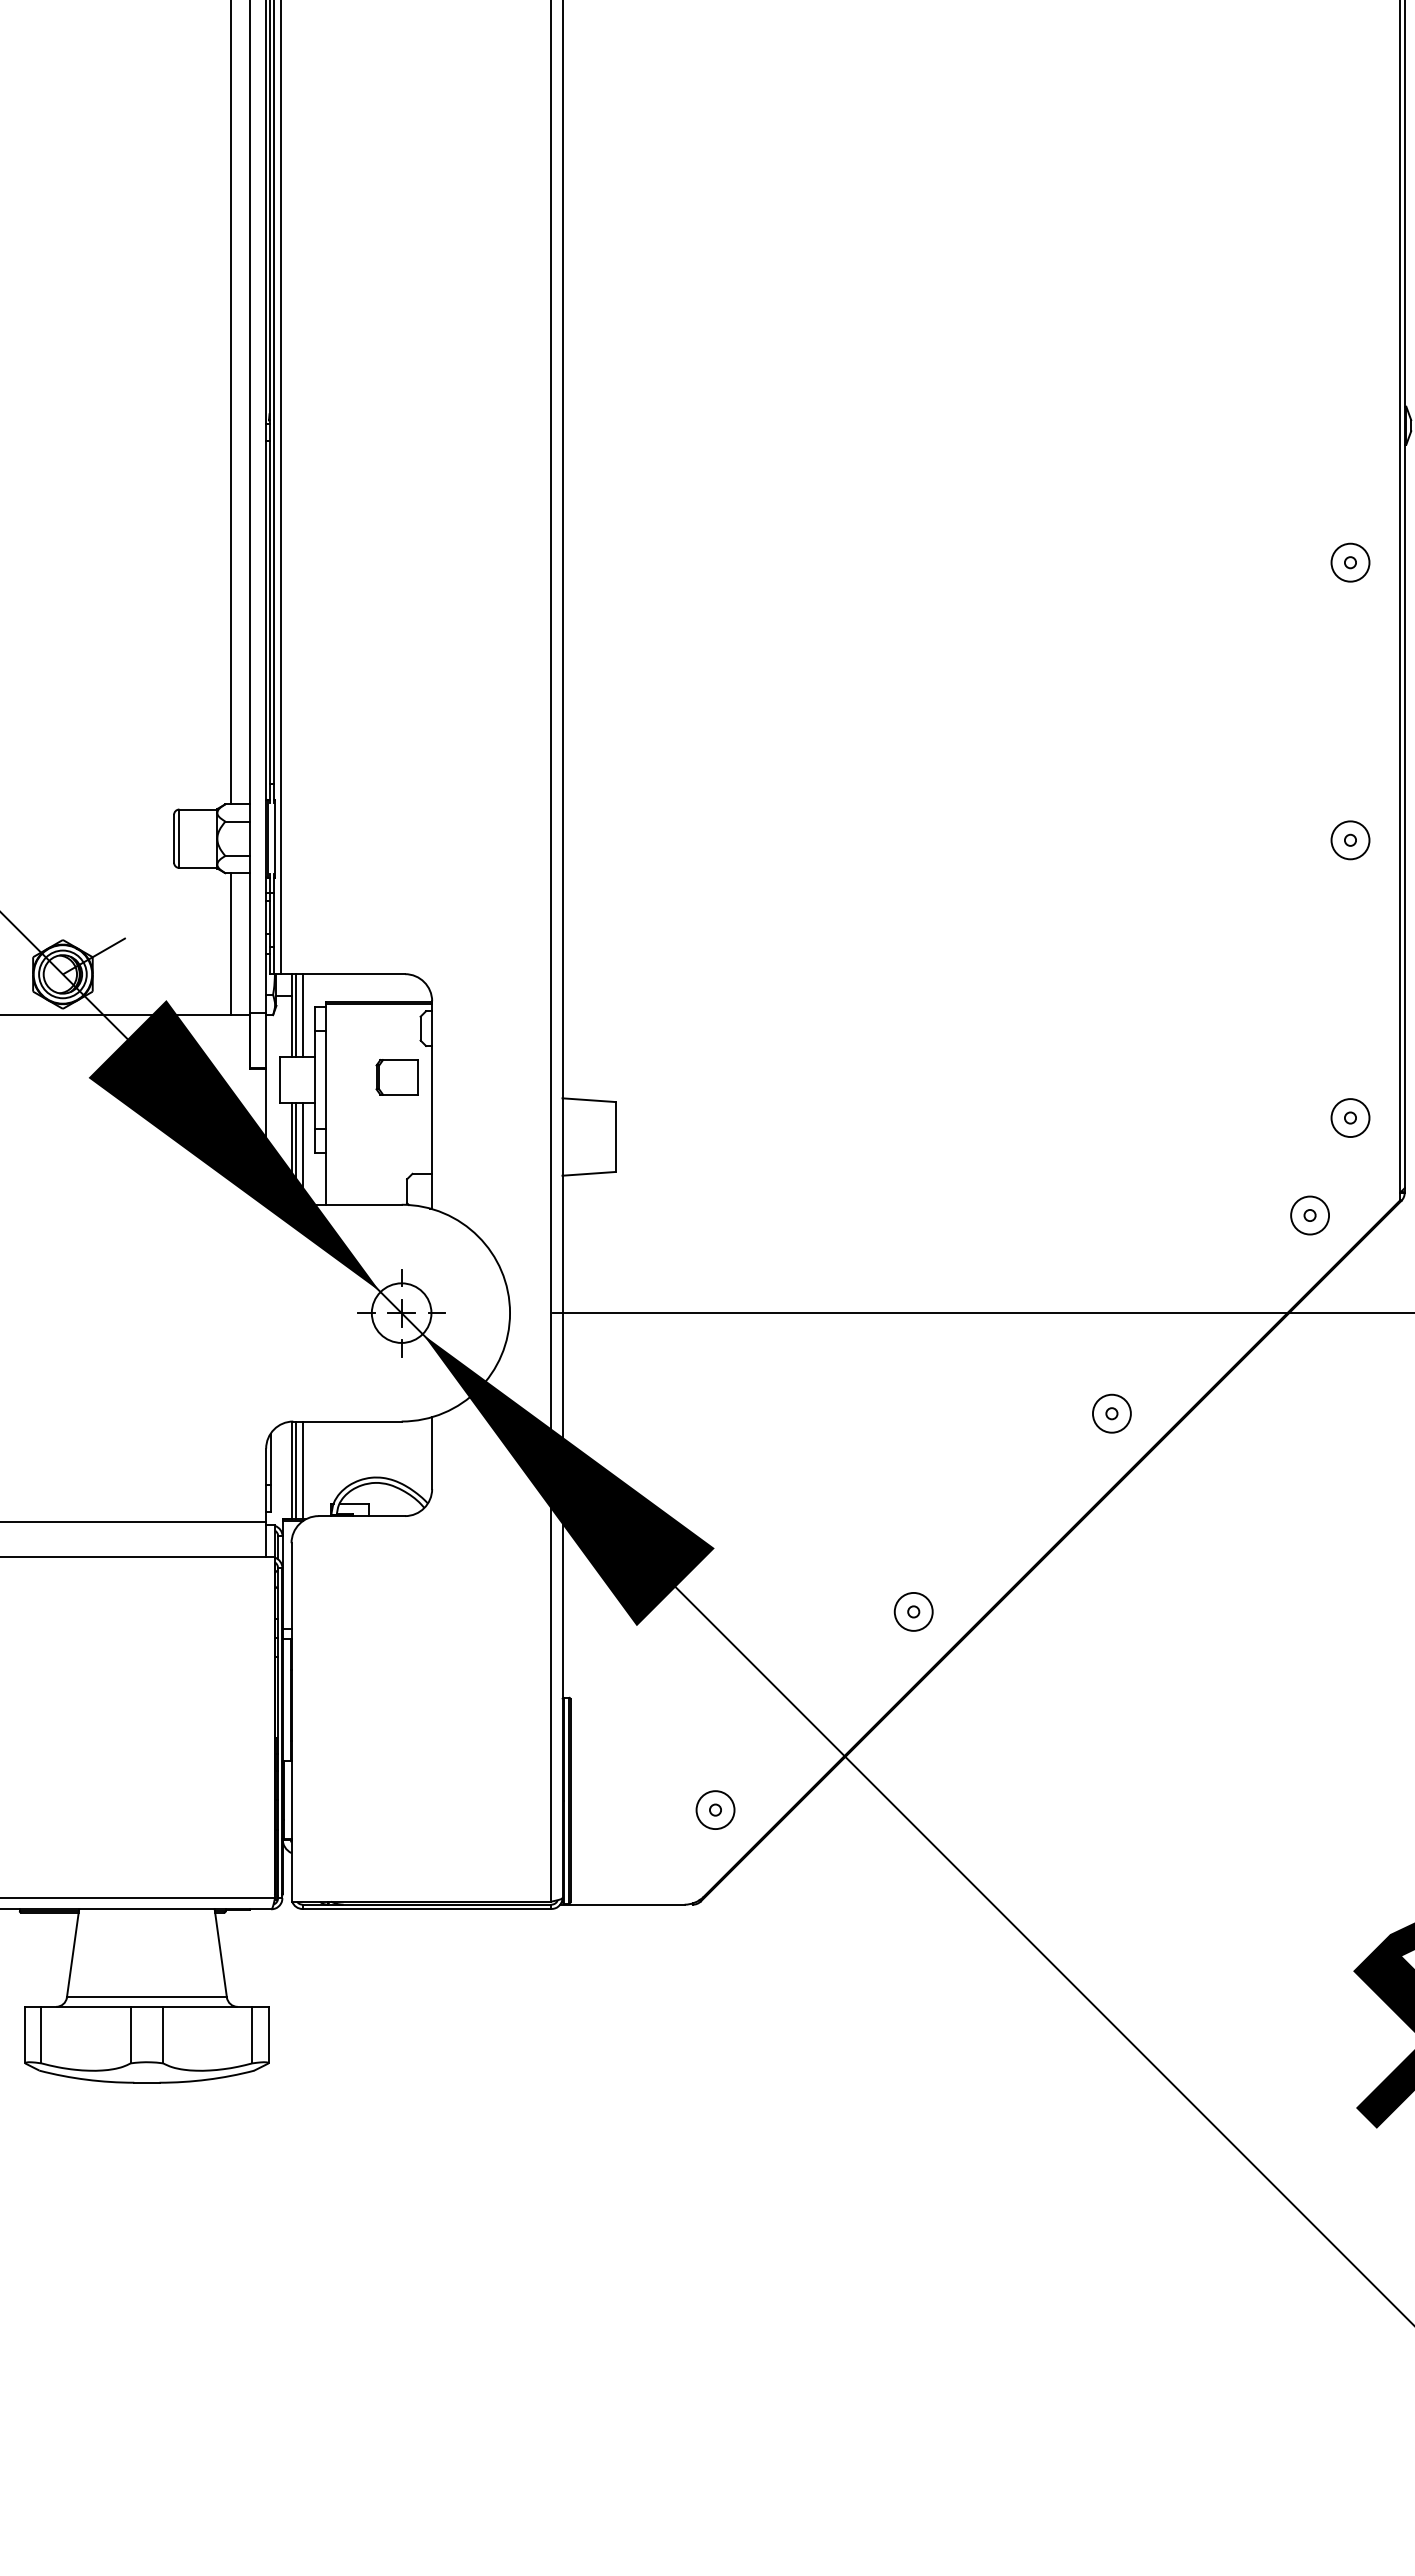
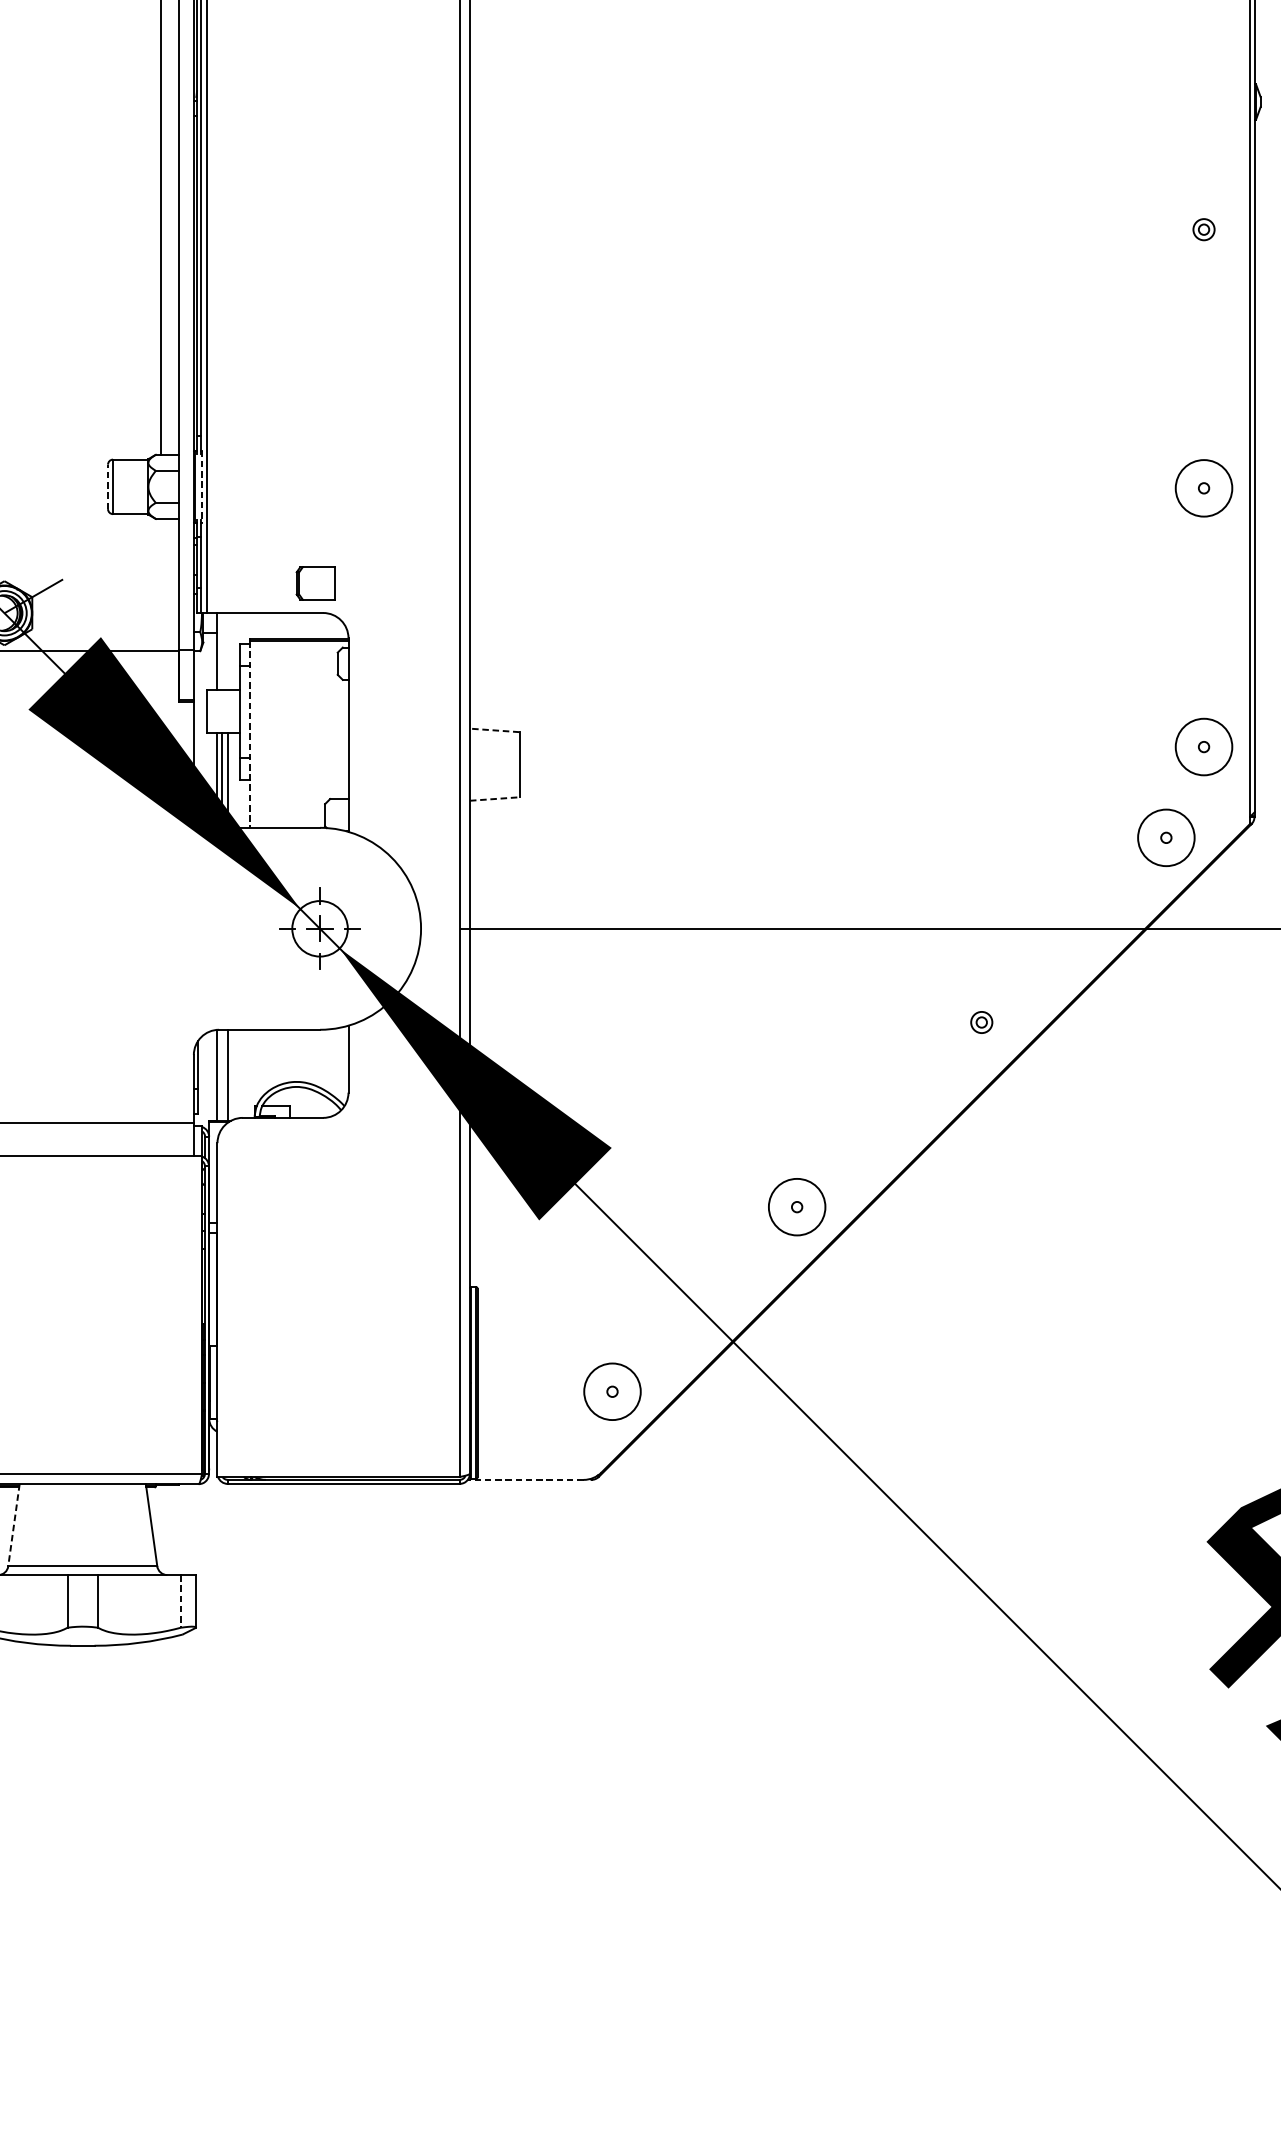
circle: (1350, 562) -> (1204, 229), size x0.6
line: (174, 838) -> (108, 486), solid -> dashed
line: (275, 839) -> (202, 487), solid -> dashed
circle: (1350, 840) -> (1204, 488), size x1.6
line: (230, 944) -> (160, 585), removed
line: (295, 1015) -> (221, 651), removed
line: (302, 1015) -> (227, 651), removed
part: (396, 1077) -> (315, 583), moved
line: (589, 1100) -> (495, 730), solid -> dashed
line: (326, 1105) -> (250, 735), solid -> dashed
circle: (1350, 1118) -> (1204, 747), size x1.6
line: (589, 1173) -> (495, 798), solid -> dashed
circle: (1310, 1215) -> (1166, 837), size x1.6
circle: (1111, 1413) -> (981, 1022), size x0.6
line: (295, 1470) -> (221, 1075), removed
circle: (913, 1611) -> (796, 1206), size x1.6
circle: (715, 1810) -> (612, 1392), size x1.6
line: (621, 1904) -> (524, 1479), solid -> dashed
line: (73, 1953) -> (14, 1525), solid -> dashed
line: (252, 2035) -> (181, 1601), solid -> dashed

